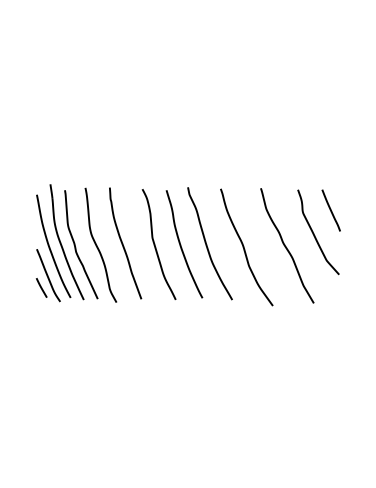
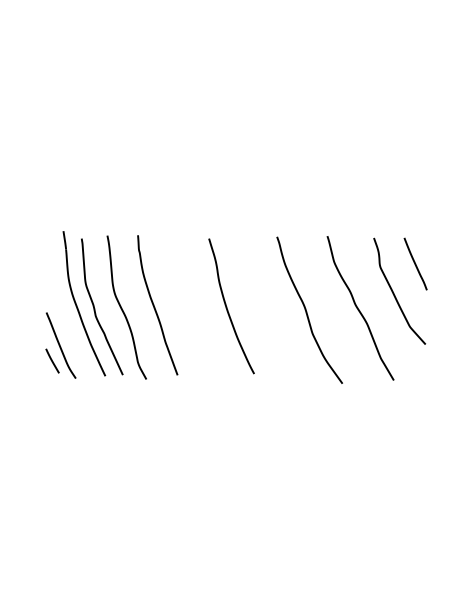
curve: (155, 244) -> (195, 306), removed
curve: (207, 244) -> (260, 306), removed
curve: (50, 247) -> (63, 310), removed

